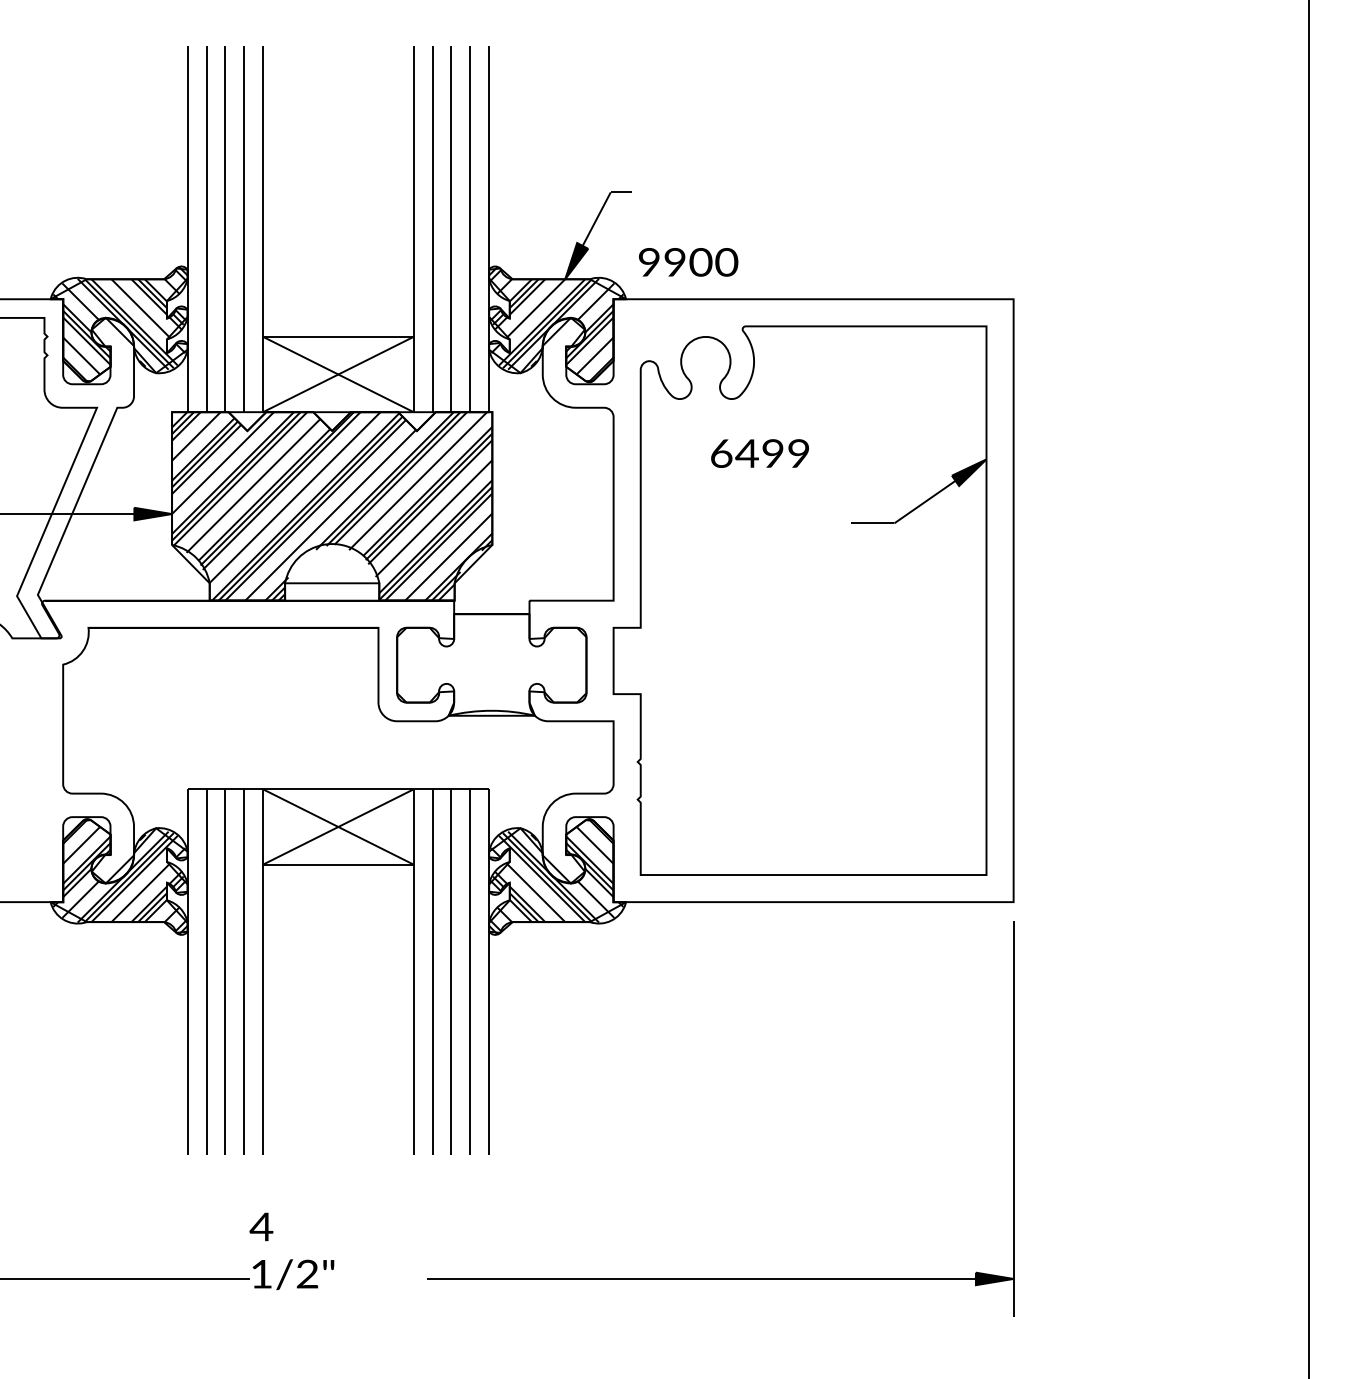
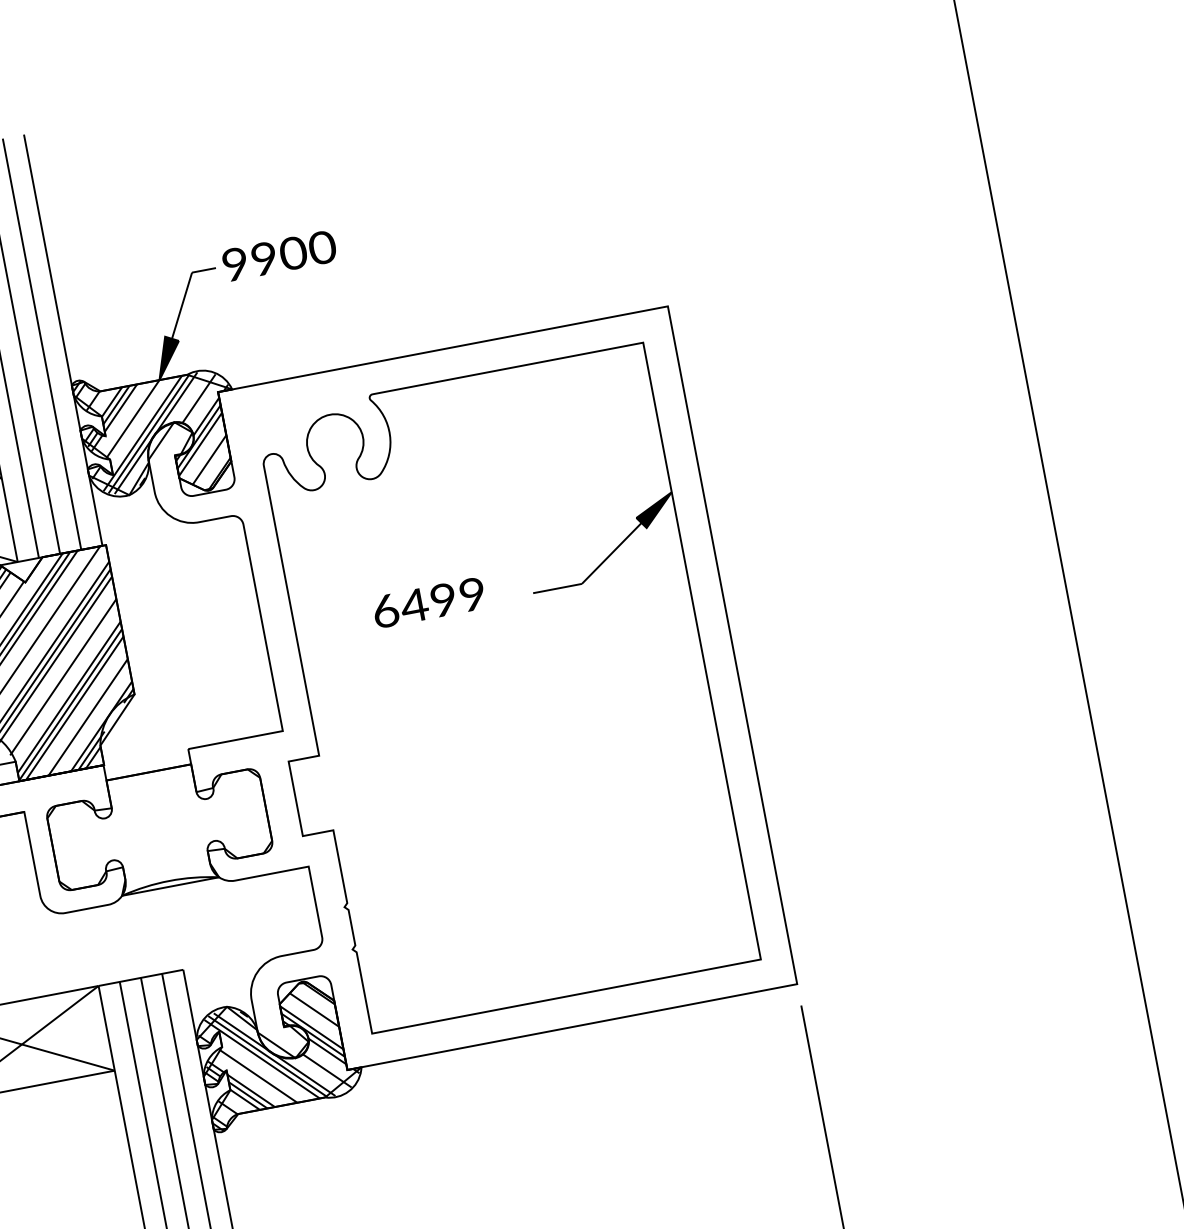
text: (688, 262) -> (279, 256), moved
text: (759, 453) -> (428, 602), moved

